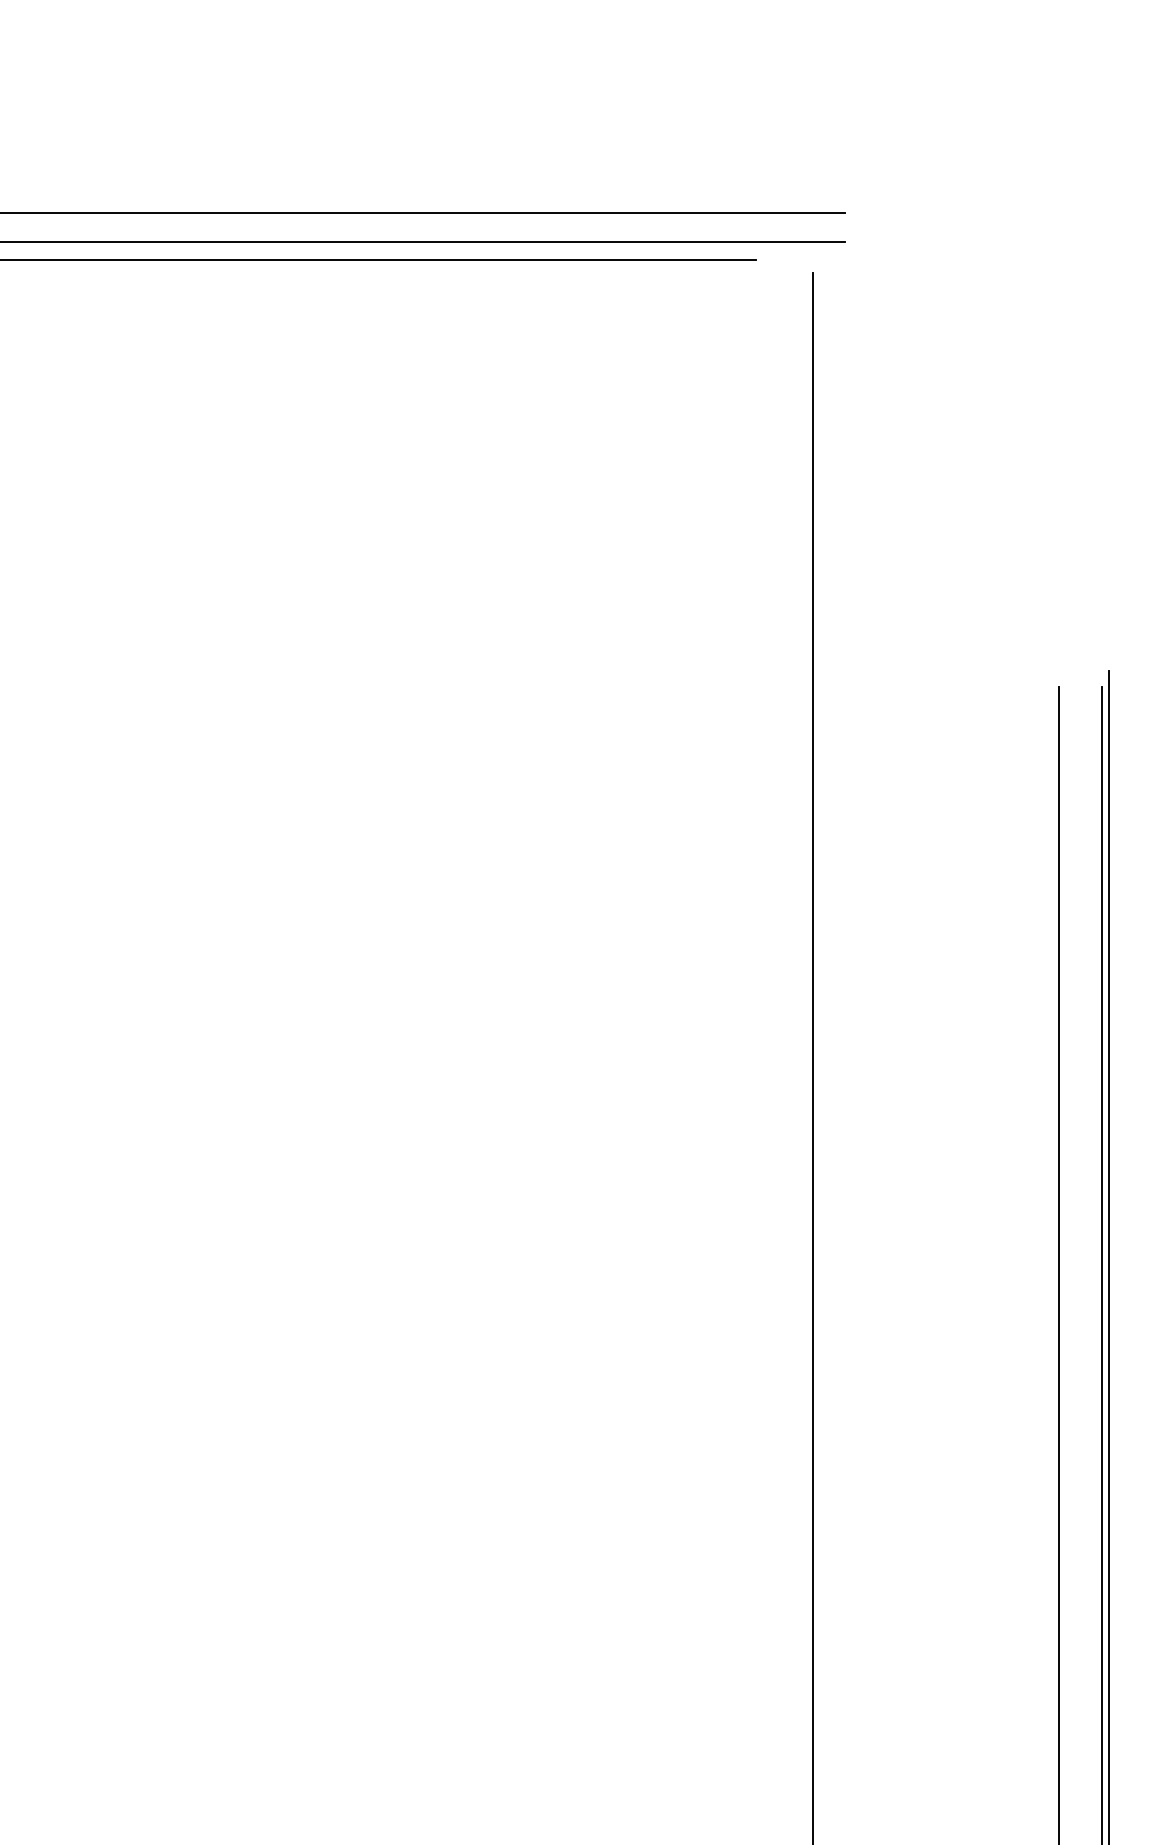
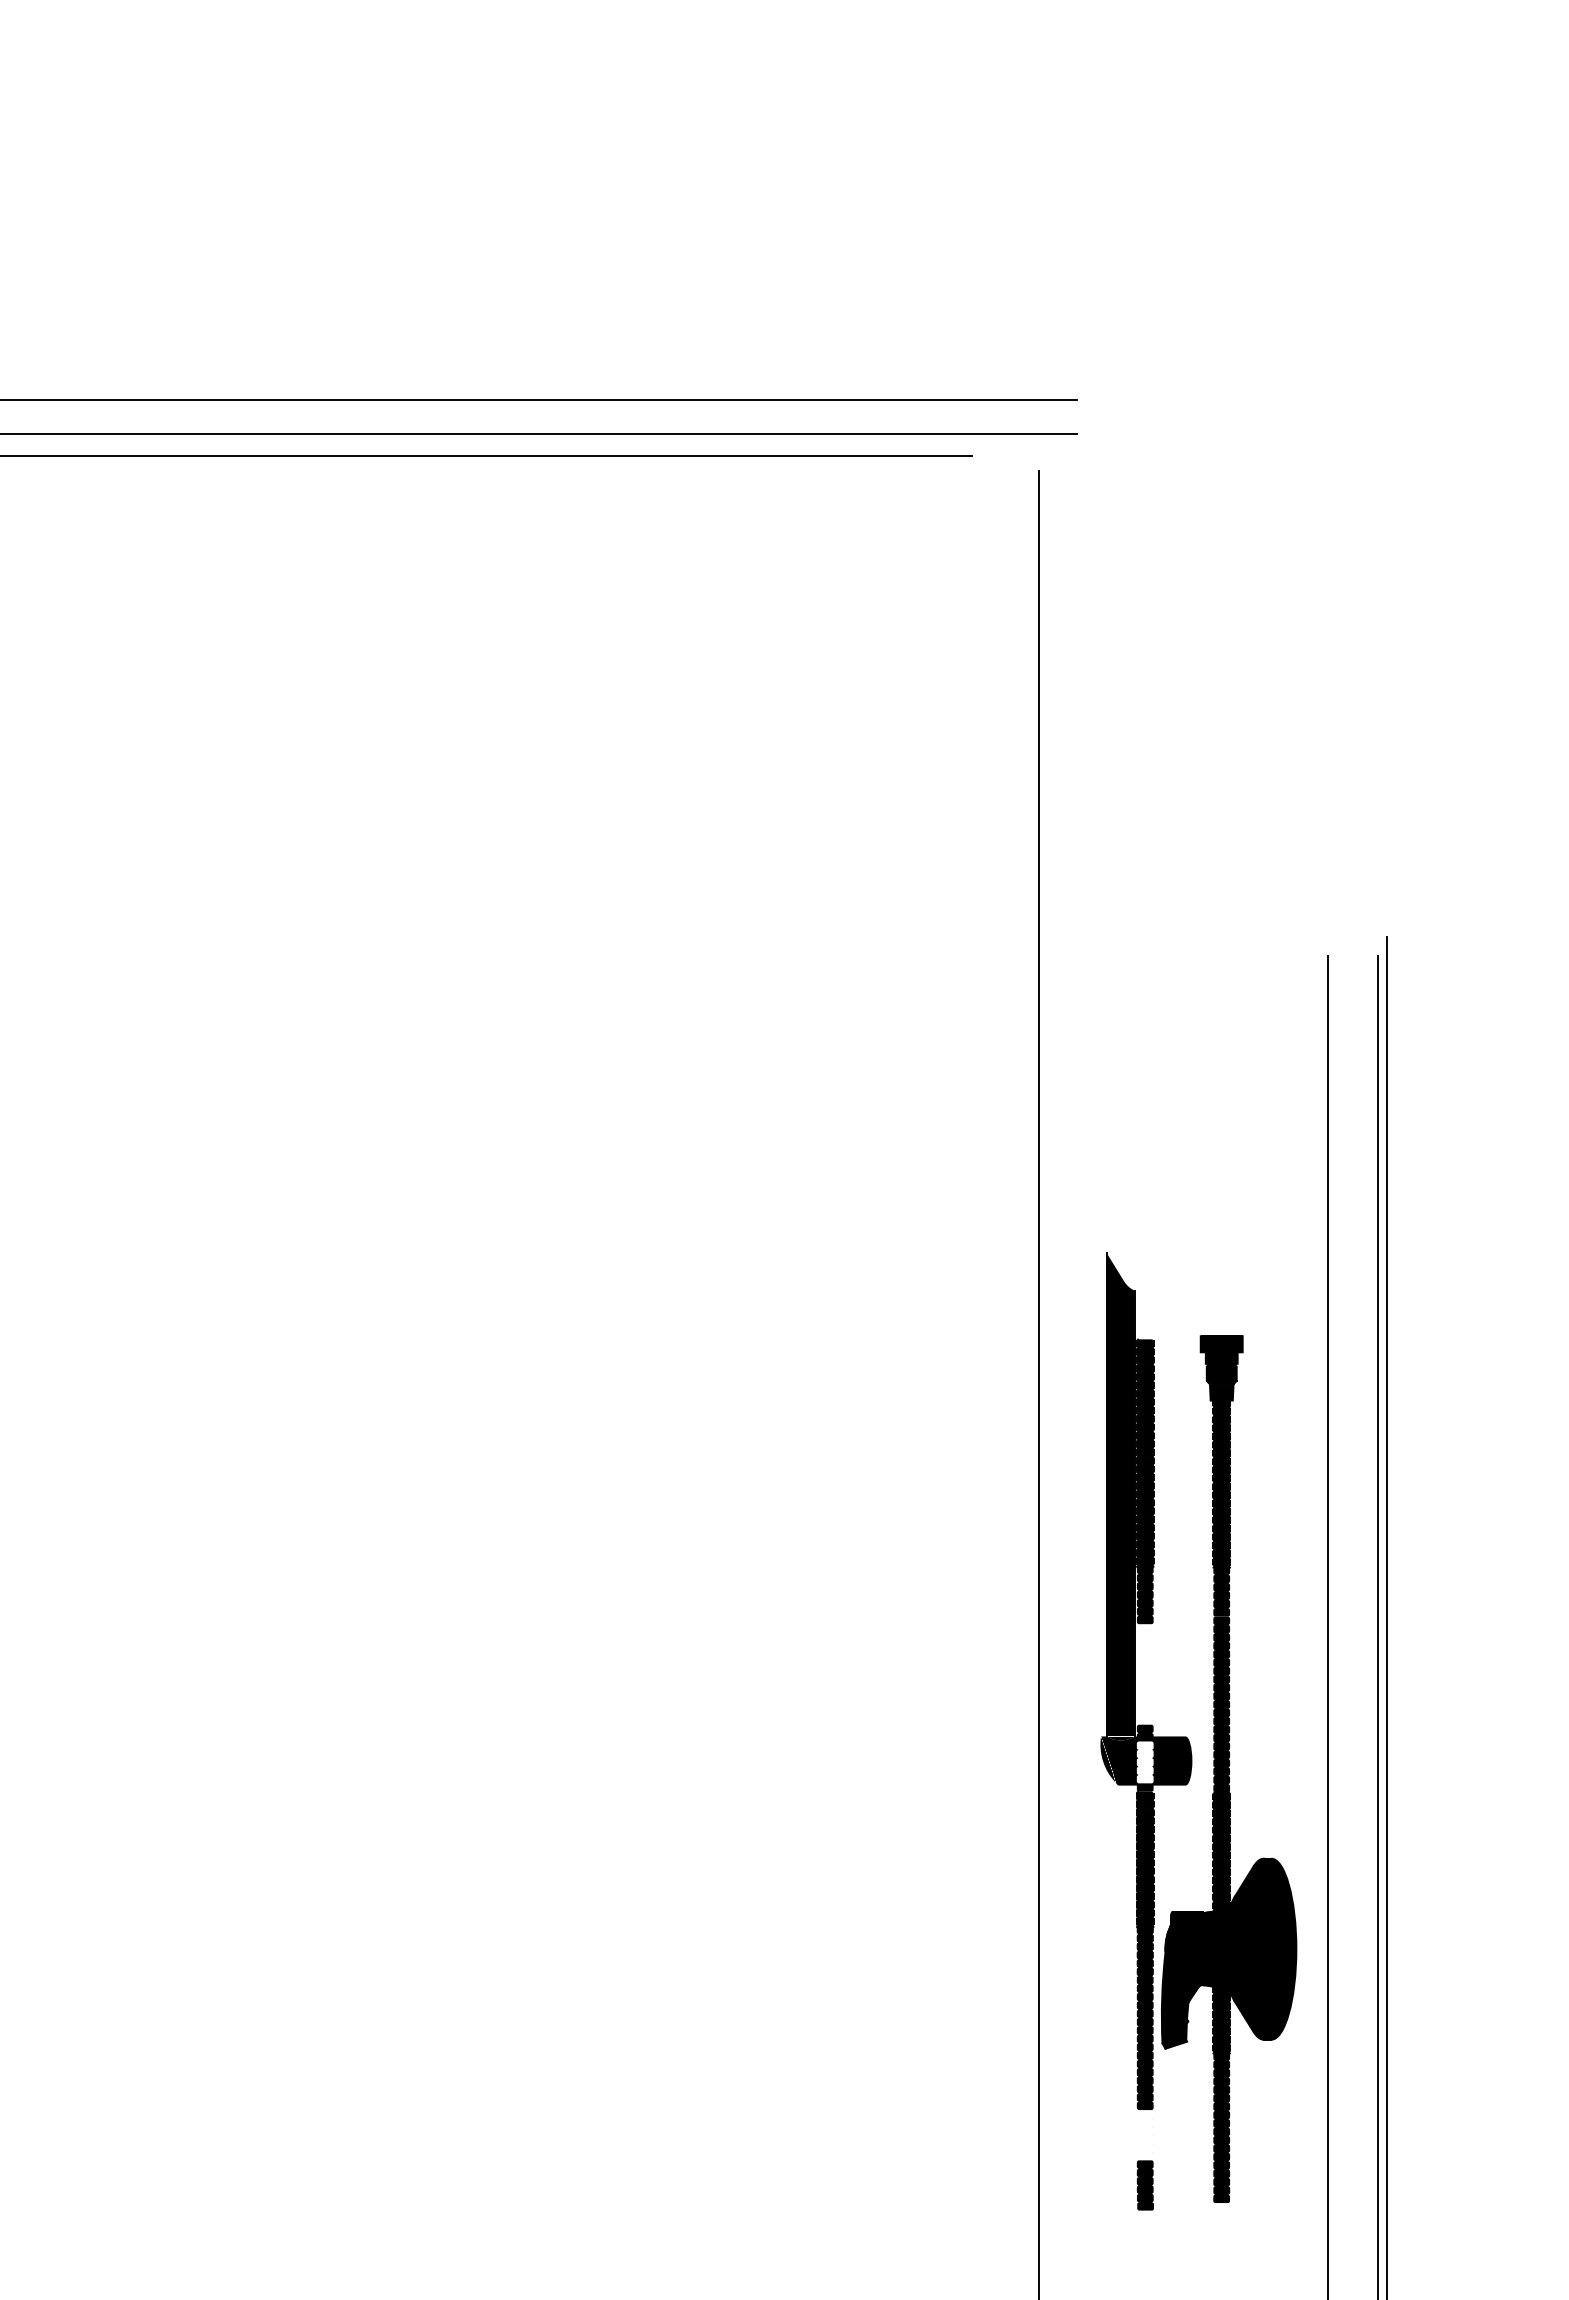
part: (940, 1354) -> (1188, 1738), added

